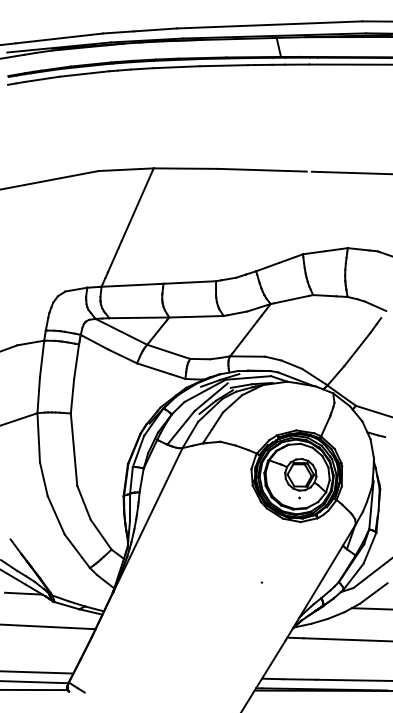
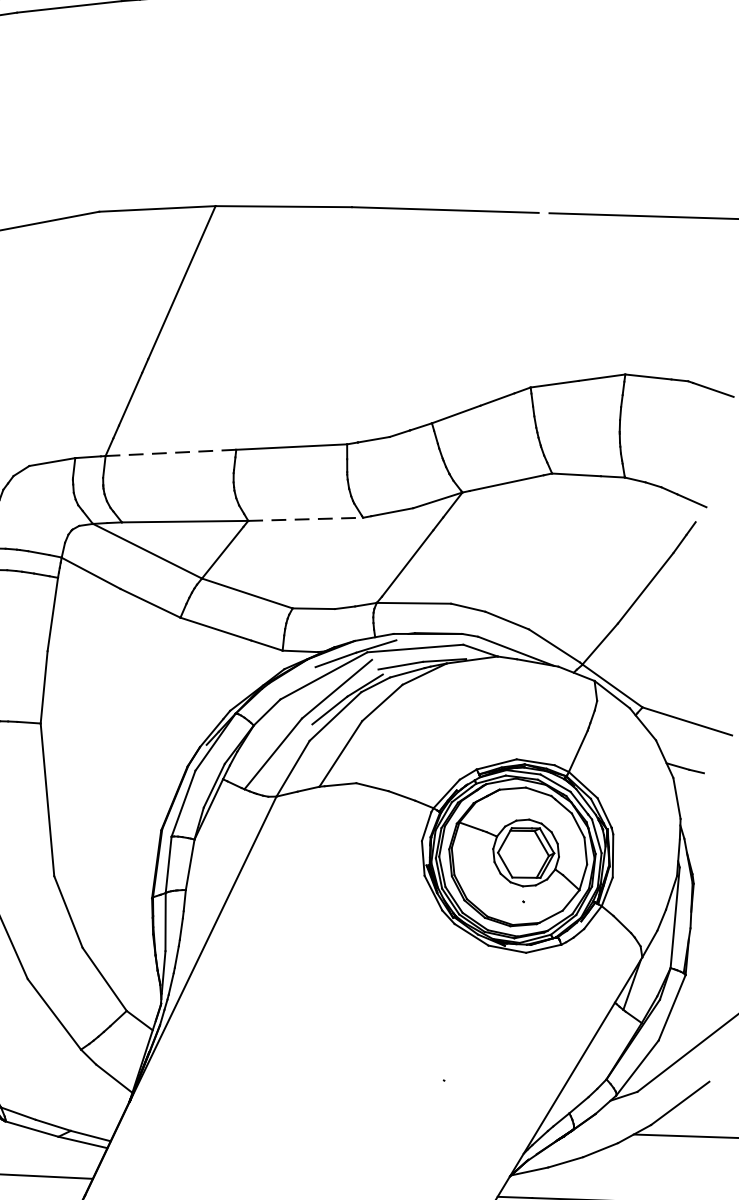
line: (132, 285) -> (170, 453), solid -> dashed
line: (196, 316) -> (305, 518), solid -> dashed

